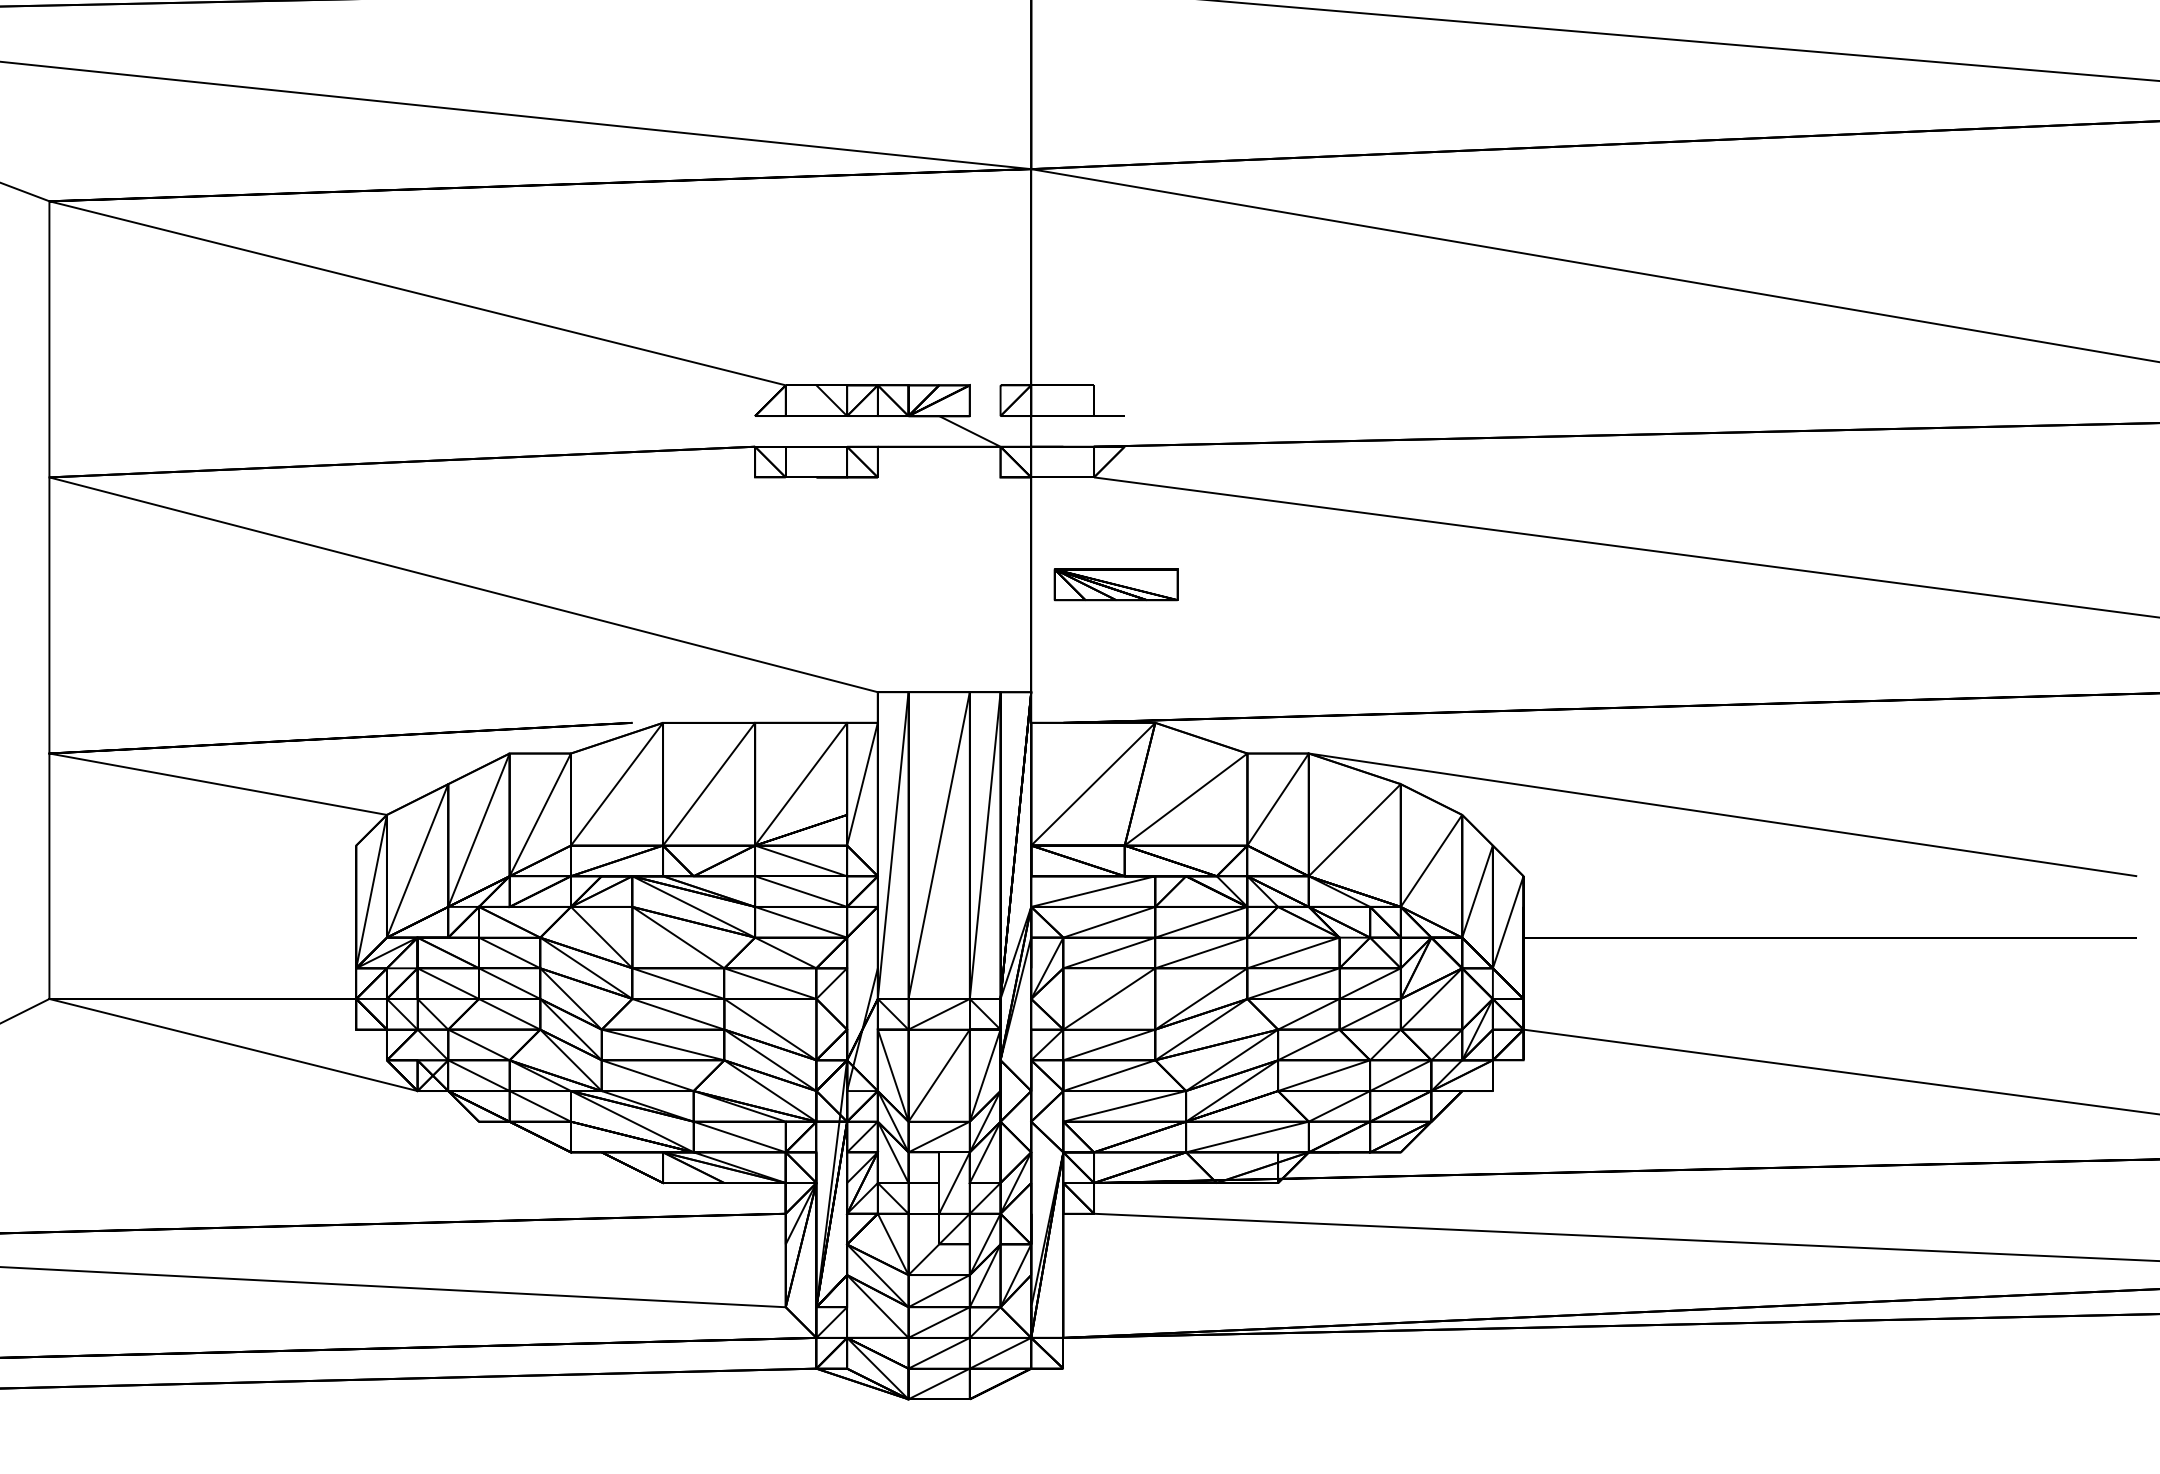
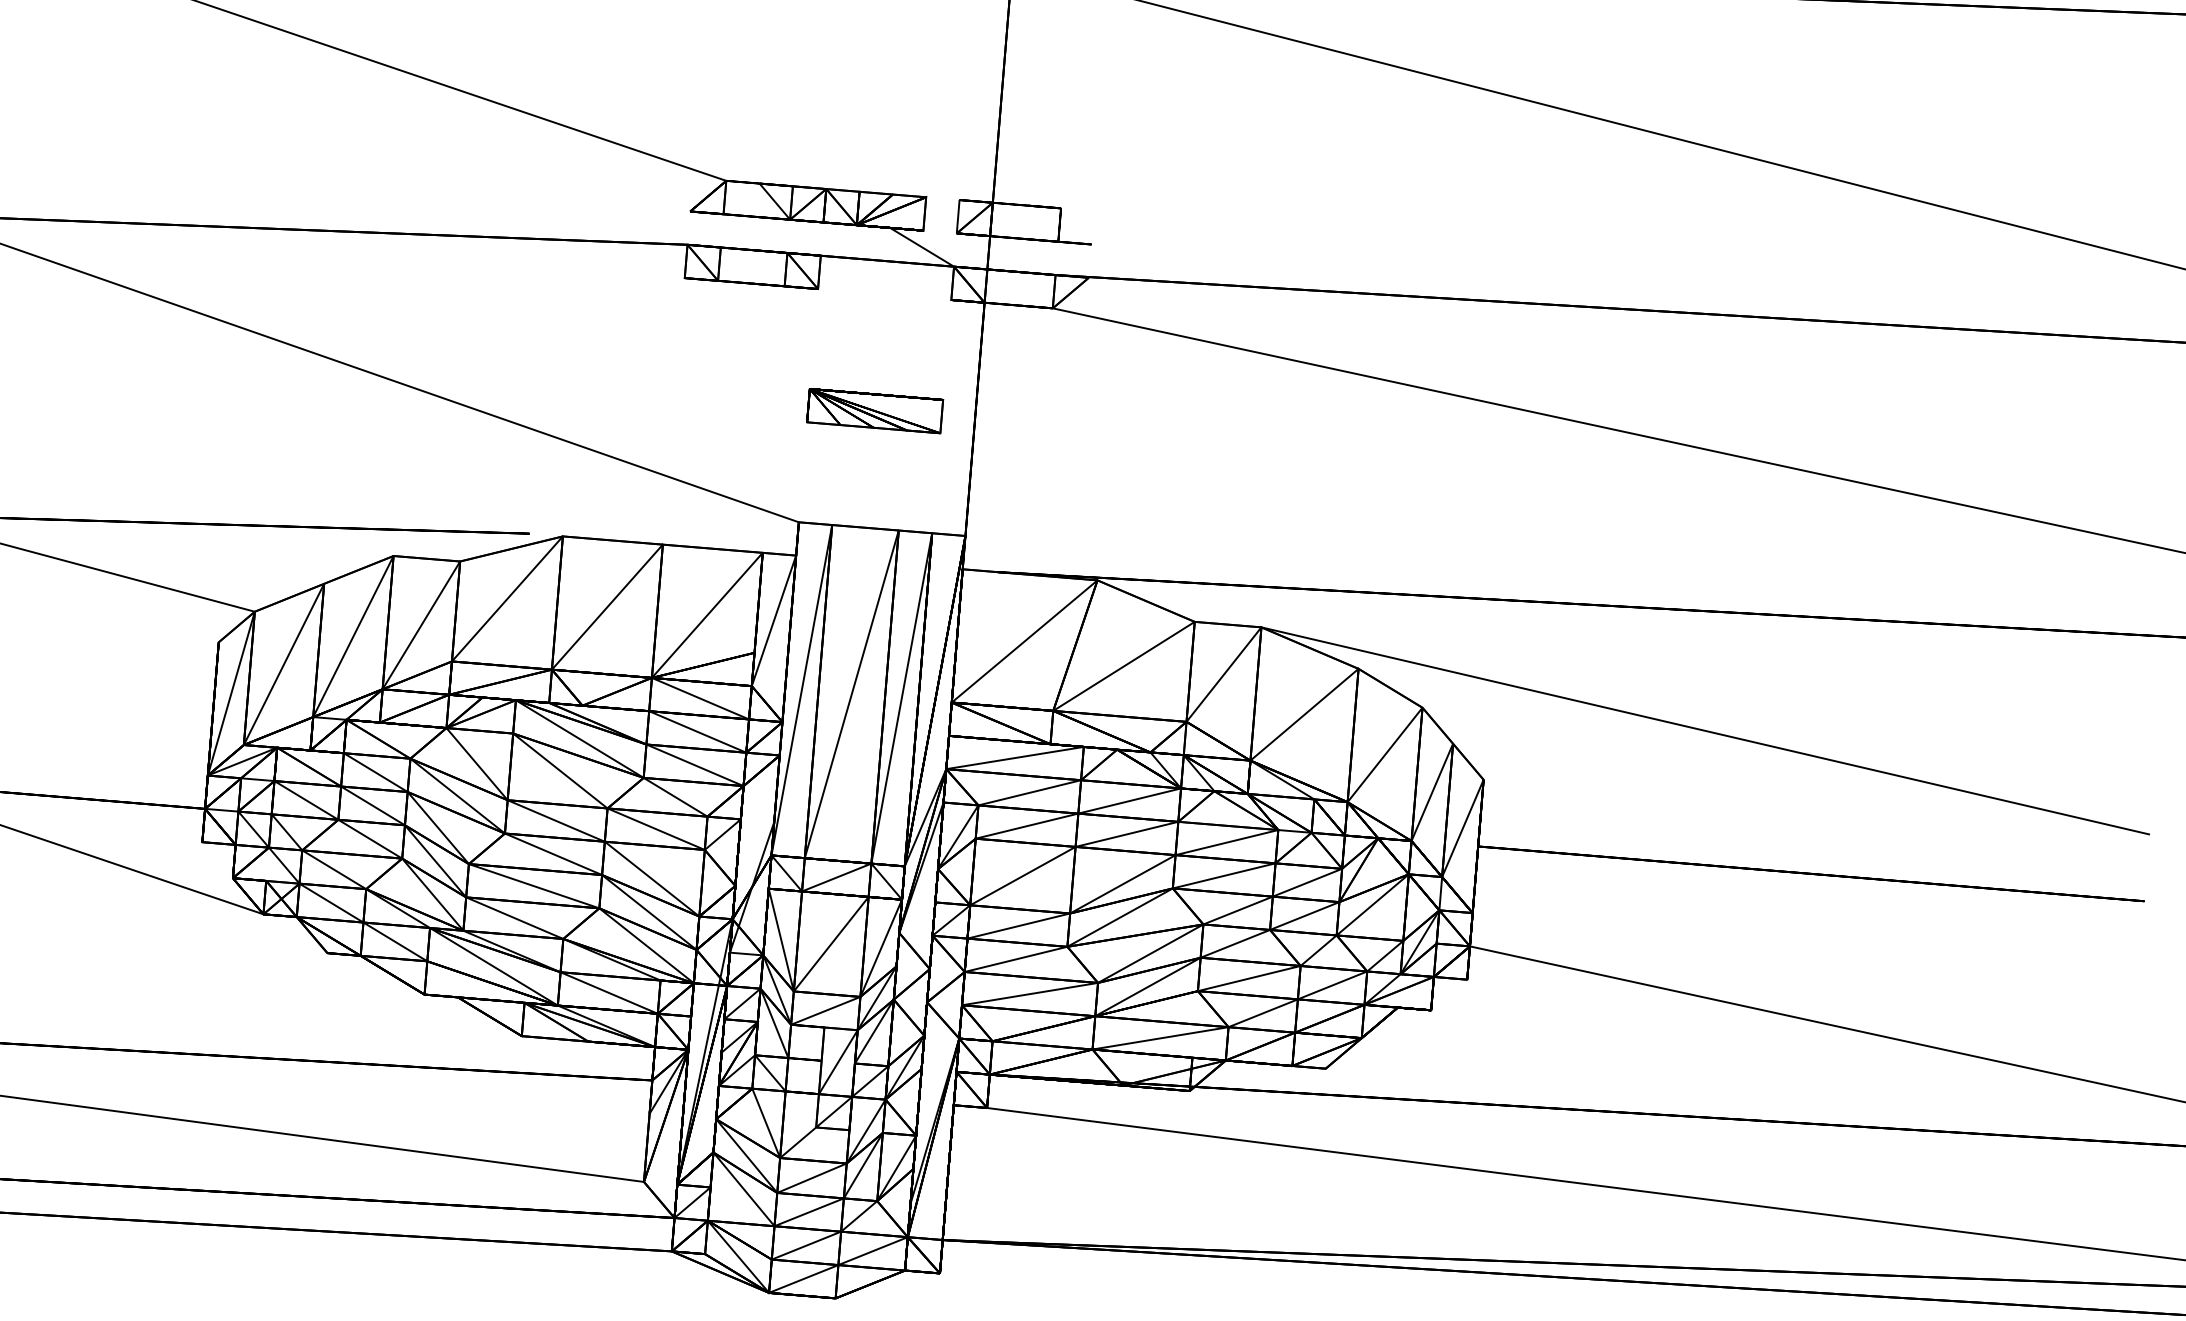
part: (1115, 584) -> (874, 410), moved

